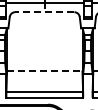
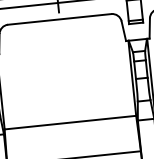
line: (44, 12) -> (59, 19), dashed -> solid
line: (44, 71) -> (69, 122), dashed -> solid

